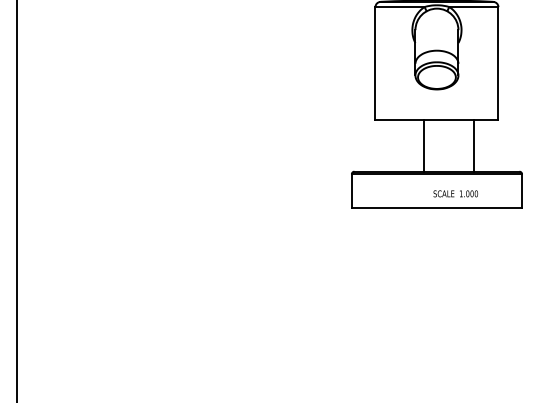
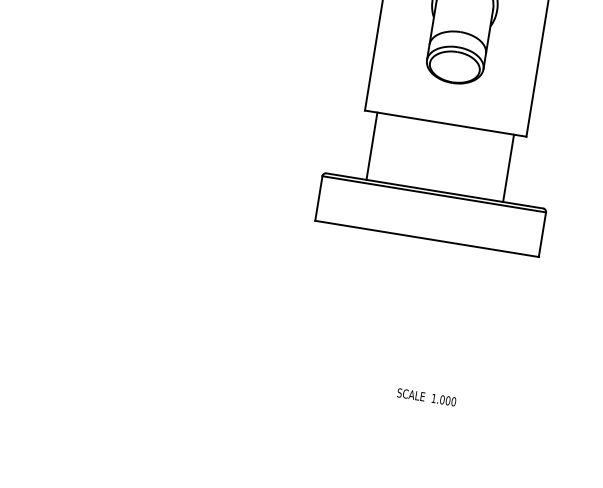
line: (423, 145) -> (371, 145), moved
line: (473, 145) -> (508, 167), moved
text: (455, 193) -> (426, 396), moved

